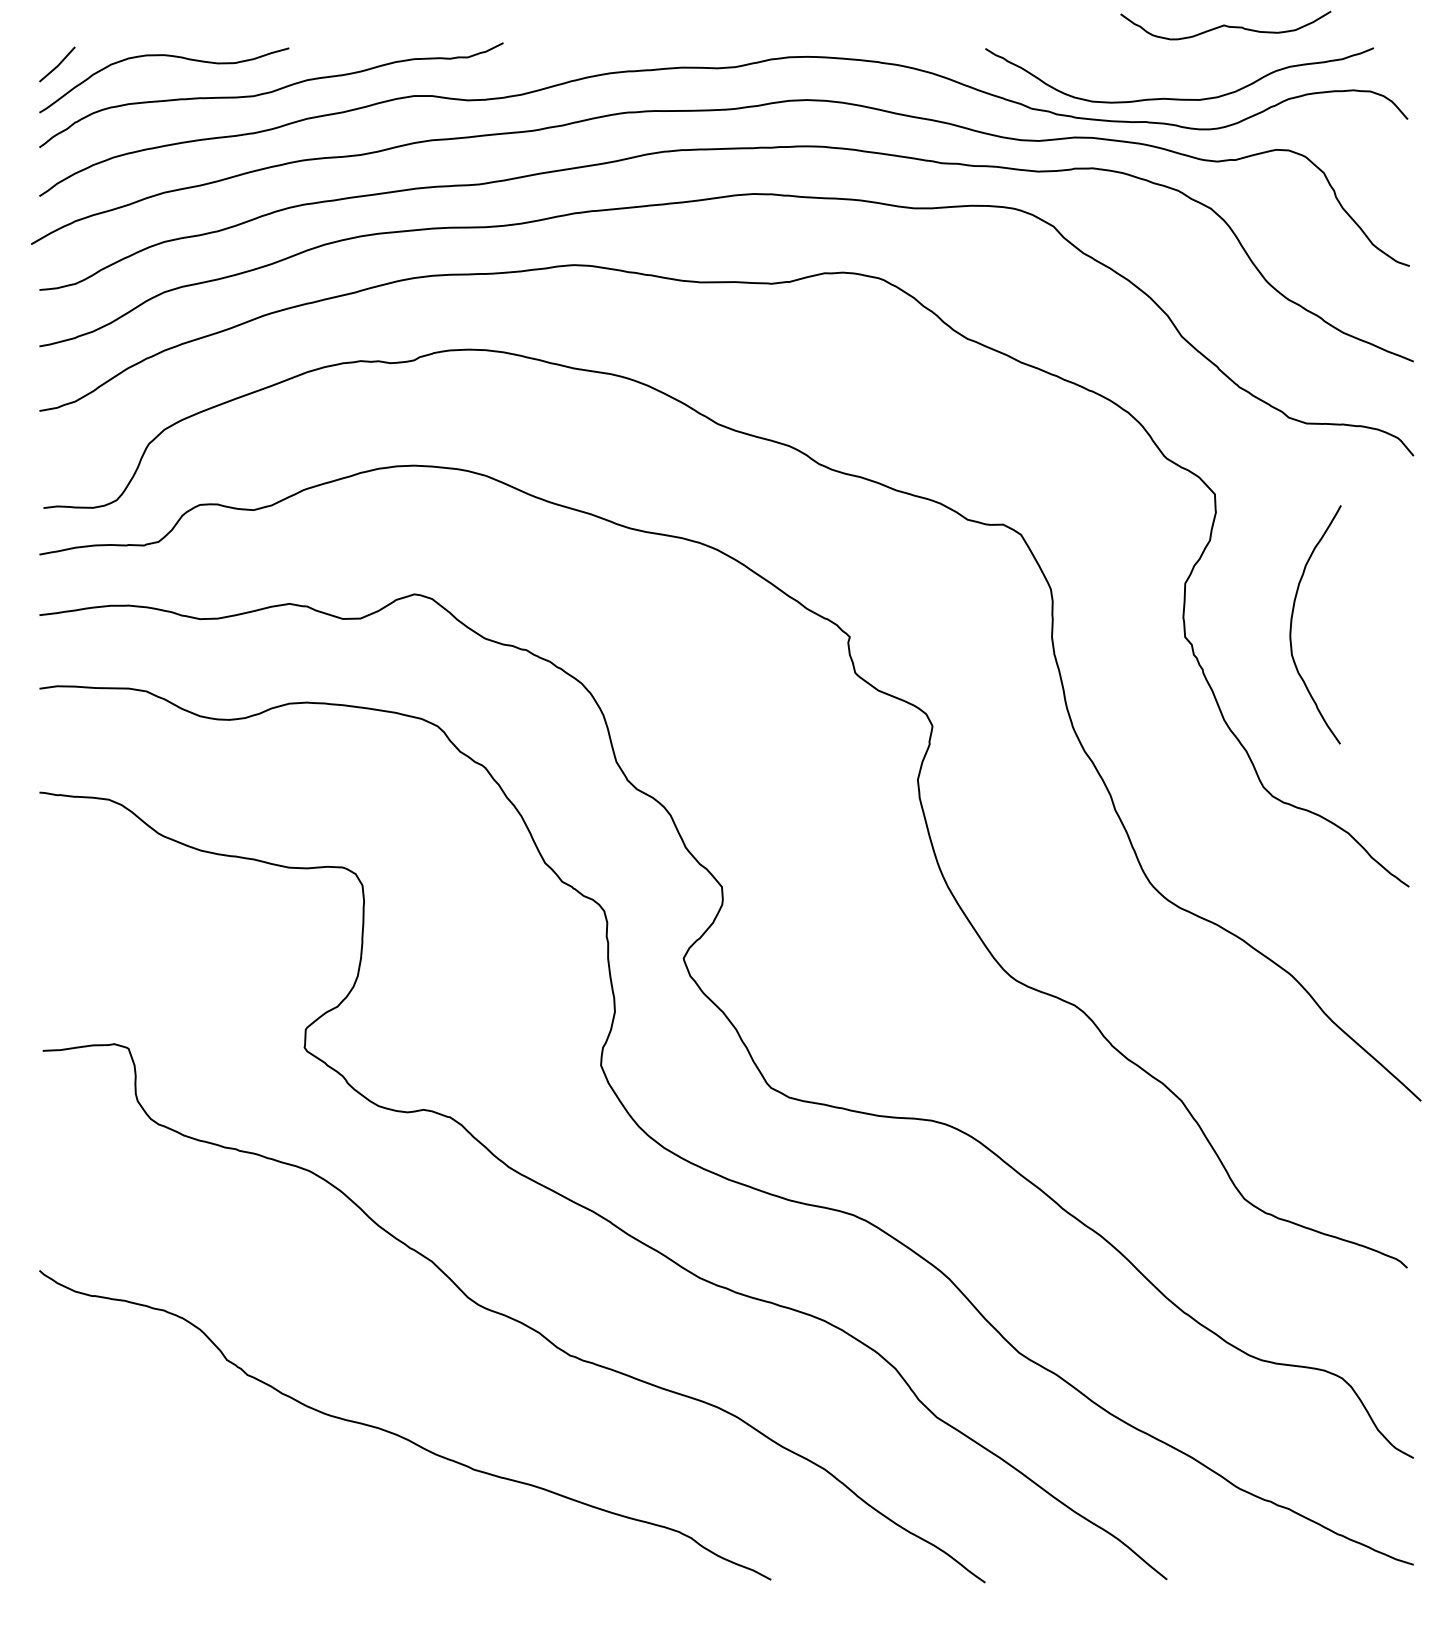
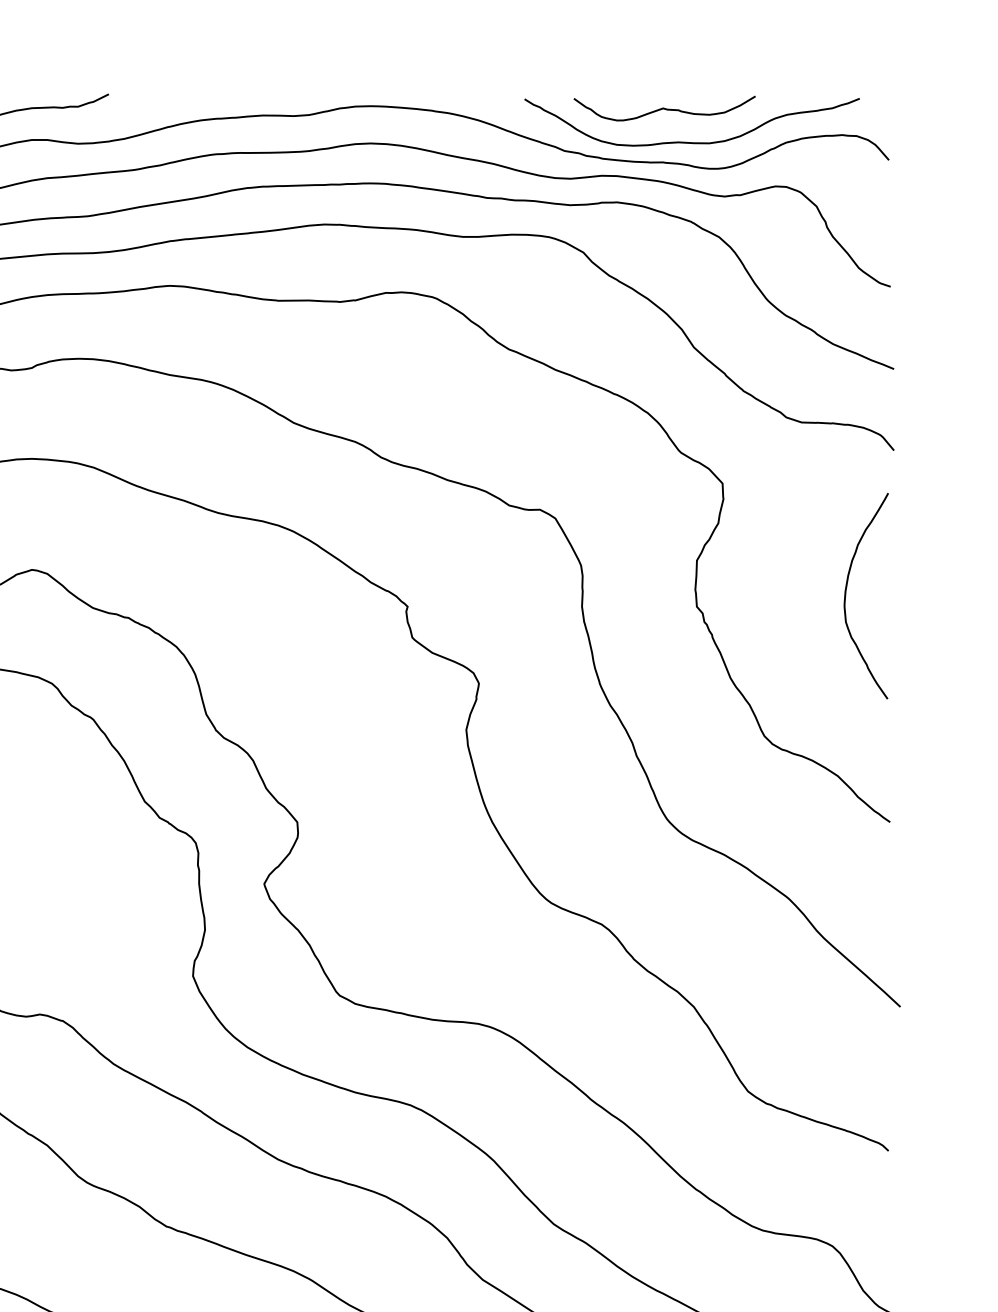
curve: (1225, 25) -> (664, 108), moved
curve: (1292, 623) -> (846, 594), moved

